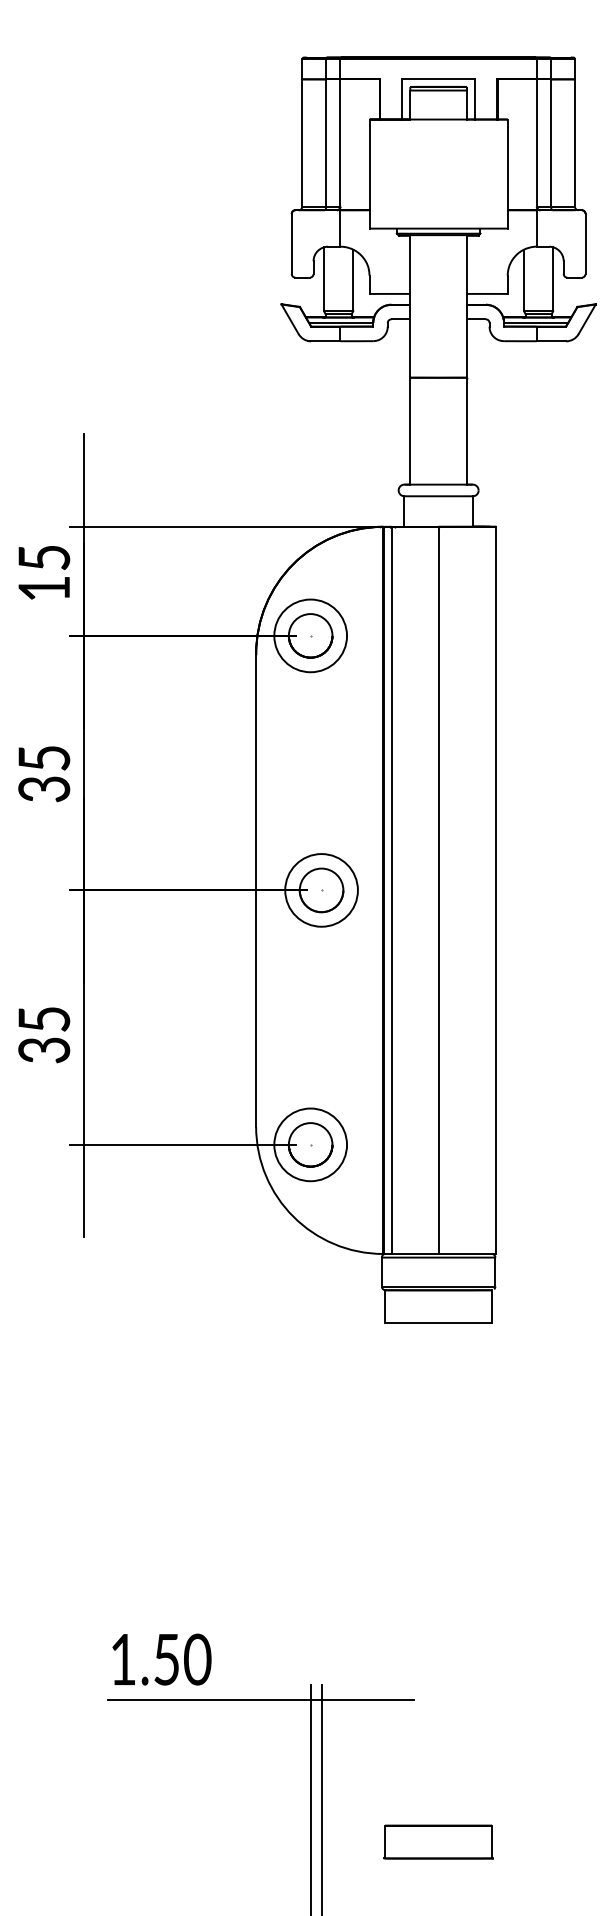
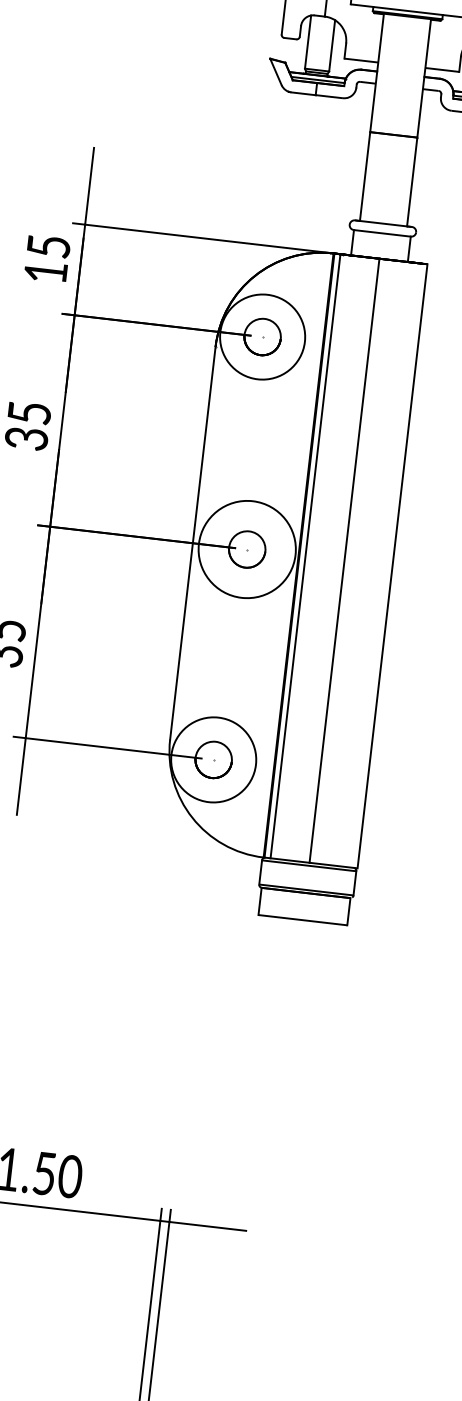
circle: (310, 635) -> (262, 336), size x1.4
circle: (321, 890) -> (247, 549), size x1.6
circle: (310, 1144) -> (213, 759), size x1.4
part: (438, 1841) -> (252, 1350), removed

